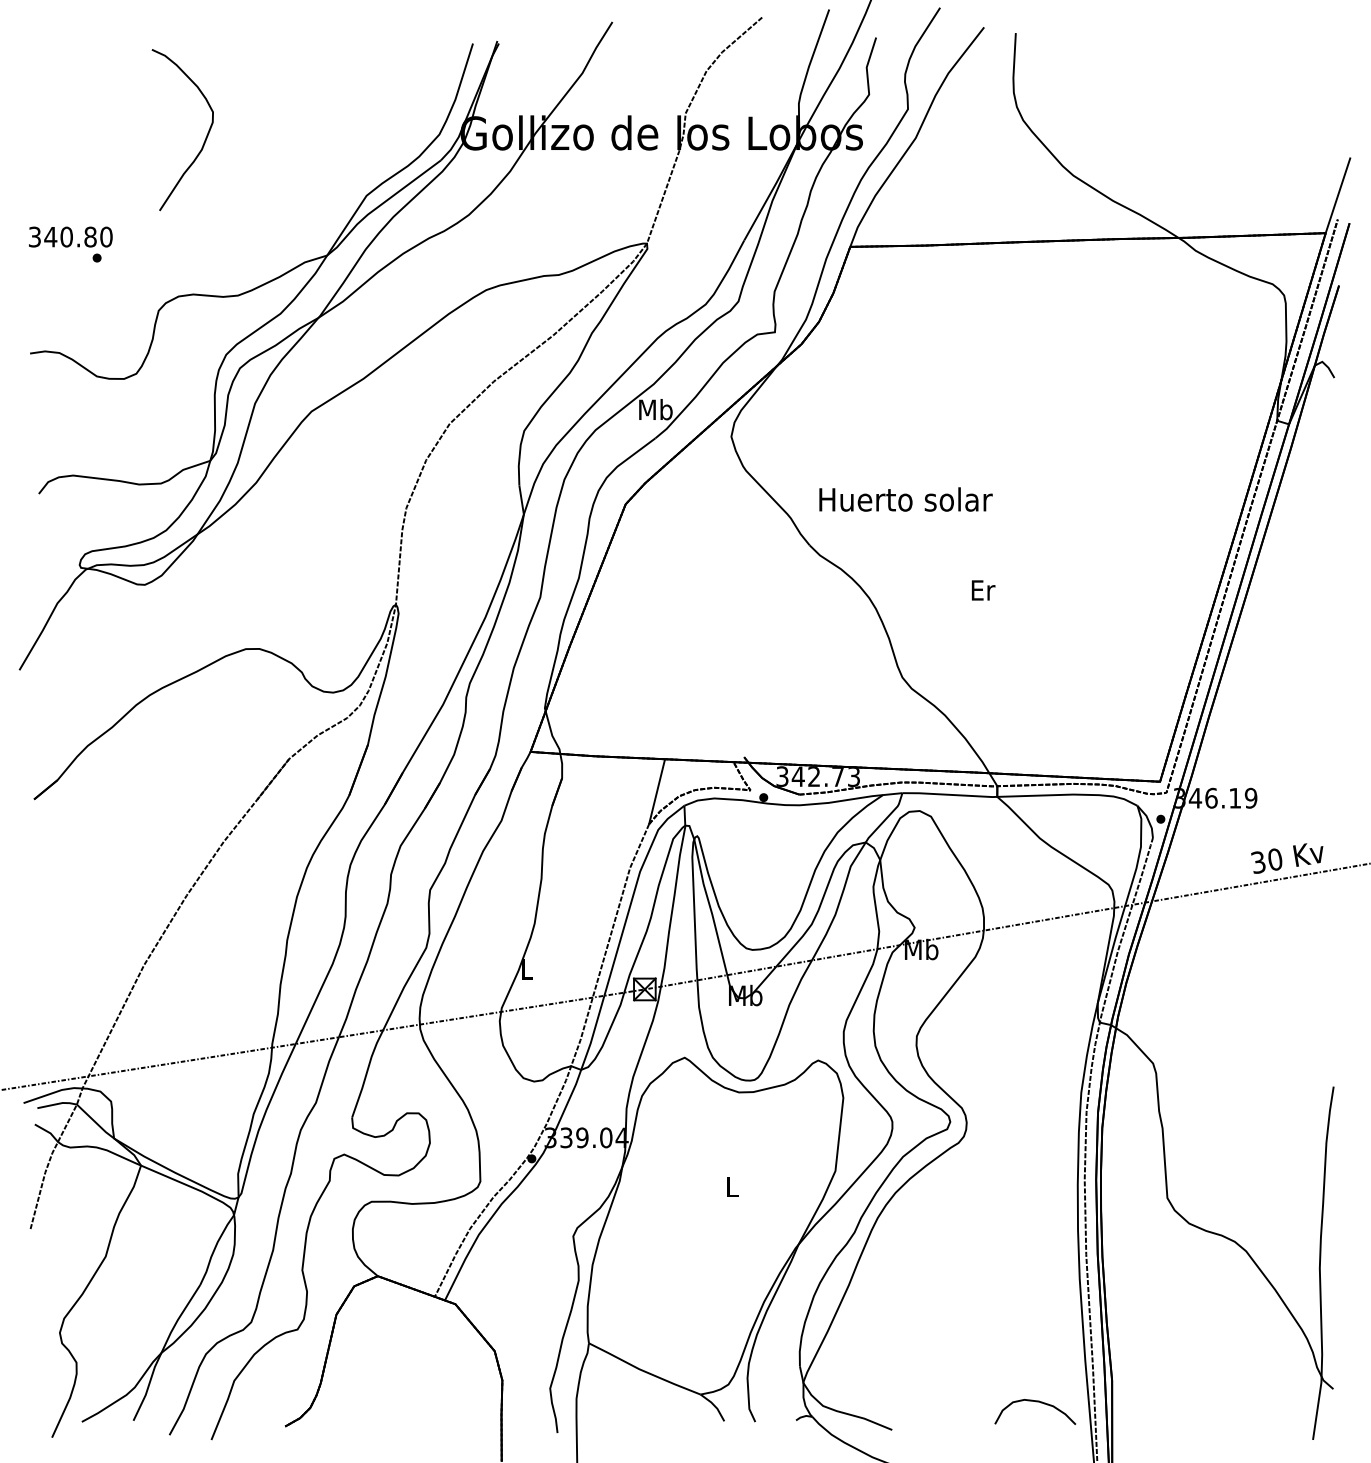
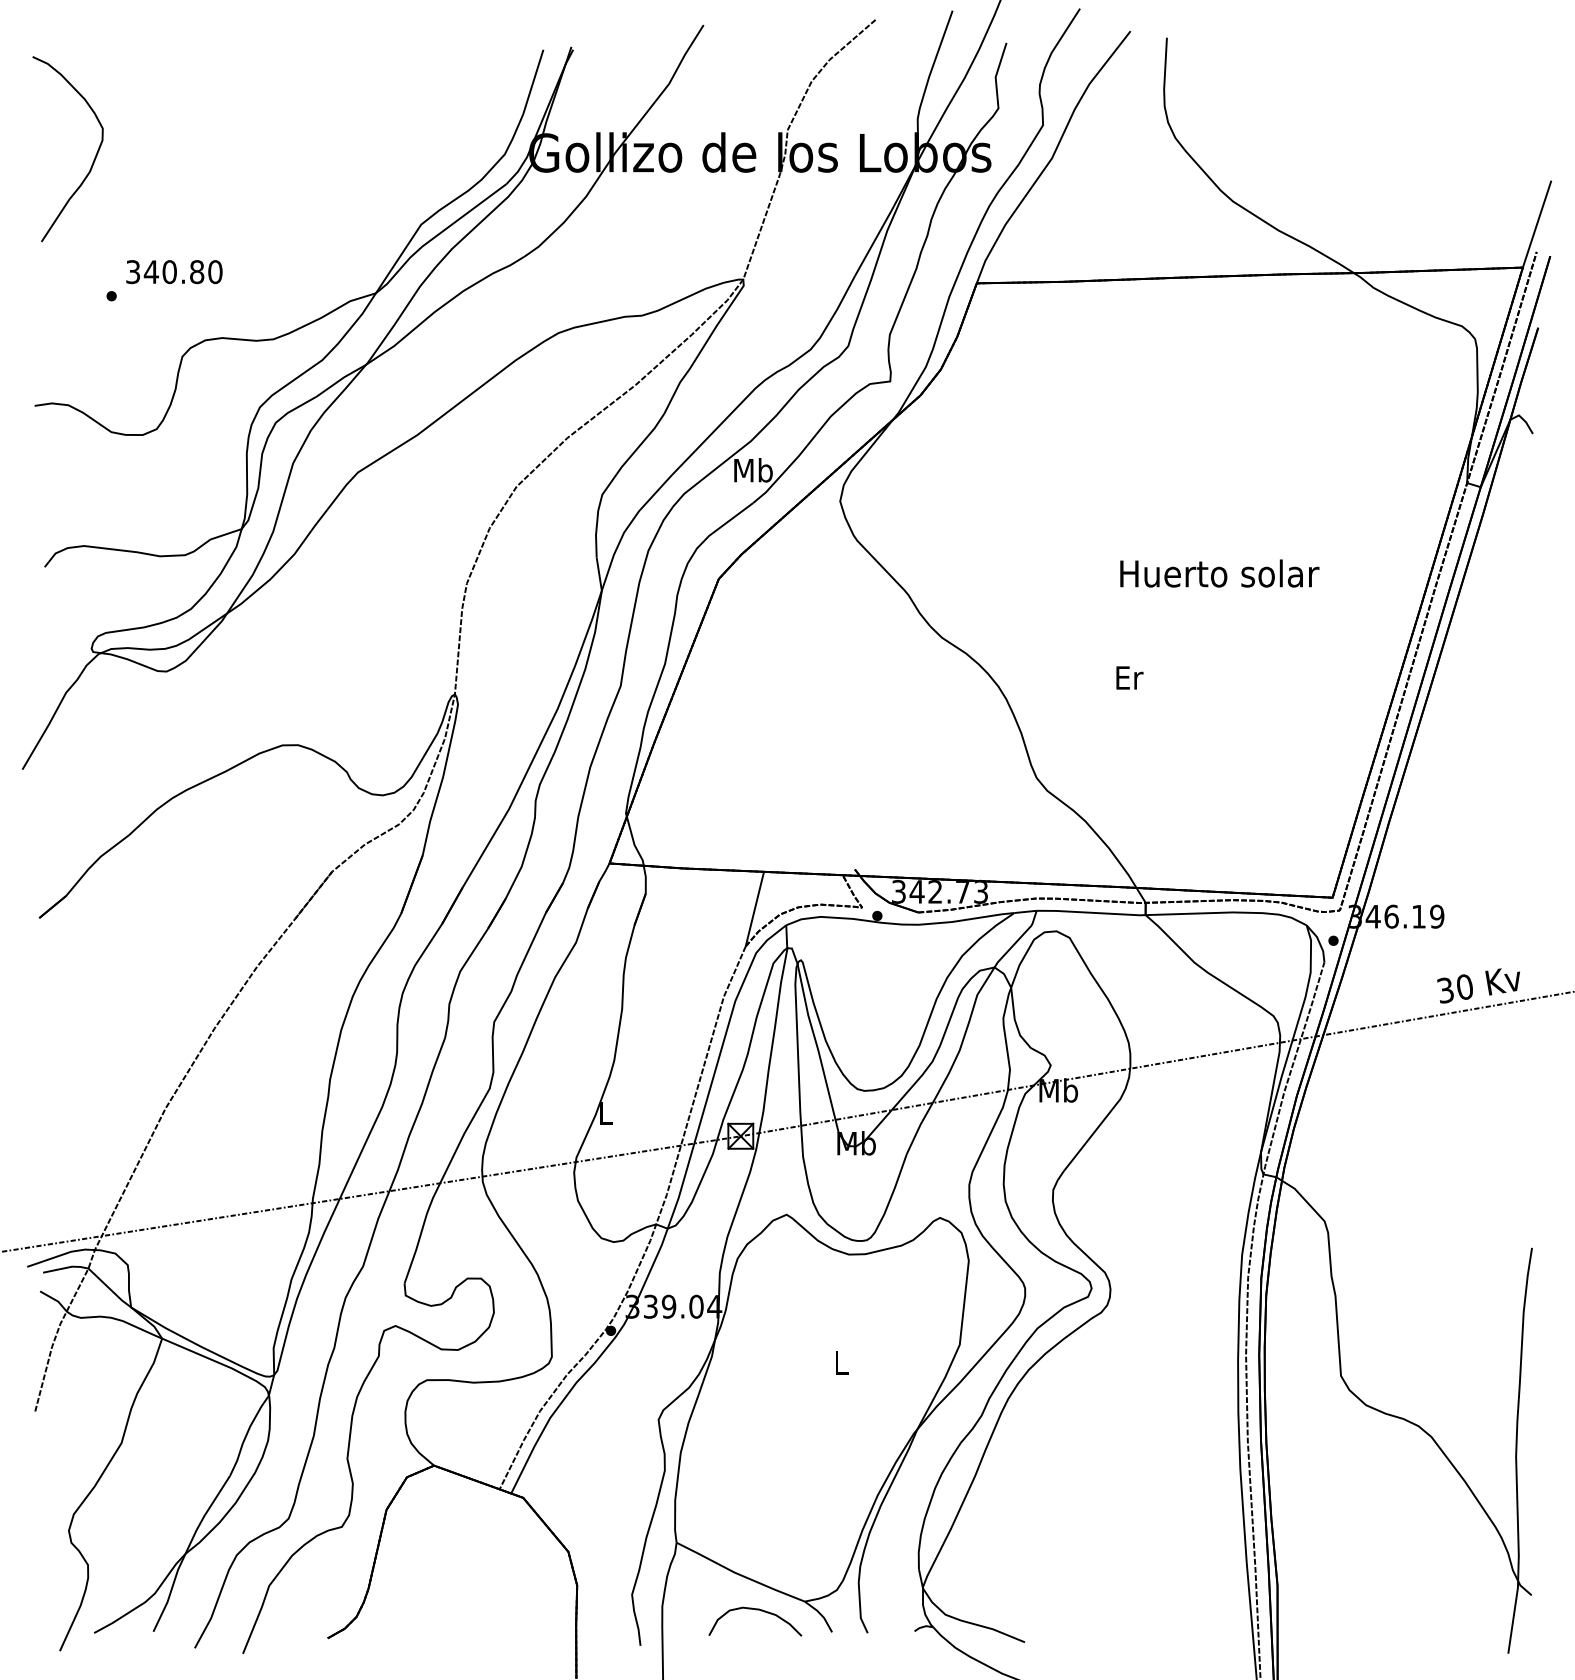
curve: (204, 139) -> (93, 159), moved
text: (70, 237) -> (174, 272), moved
text: (905, 499) -> (1219, 573), moved
curve: (1035, 1402) -> (755, 1610), moved

